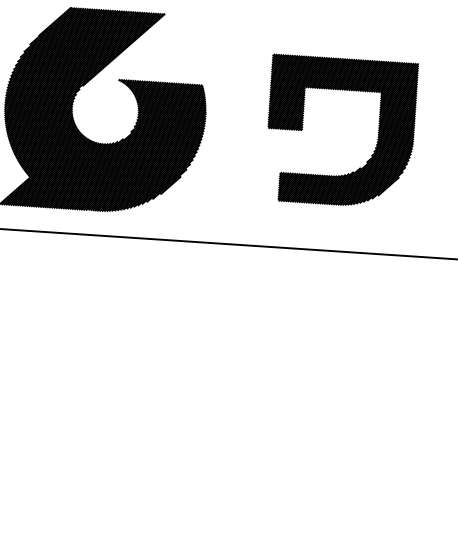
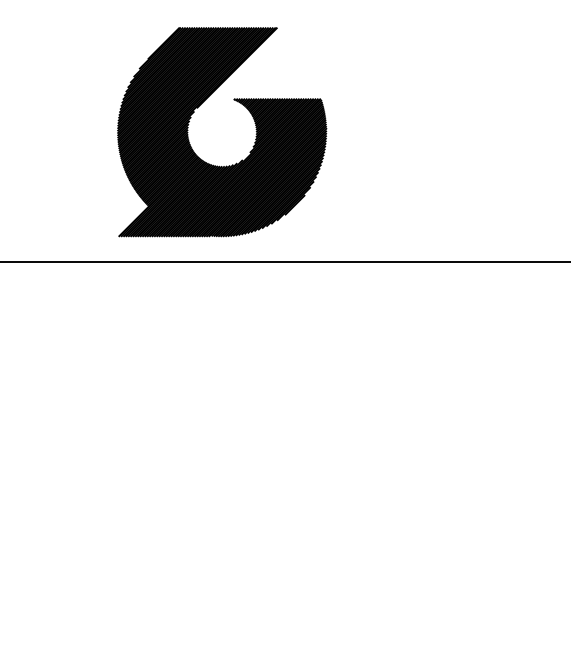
part: (376, 139) -> (505, 143), removed

